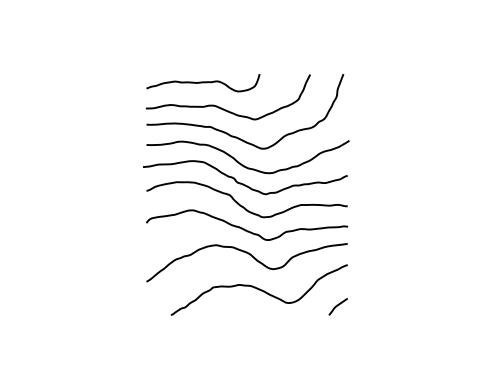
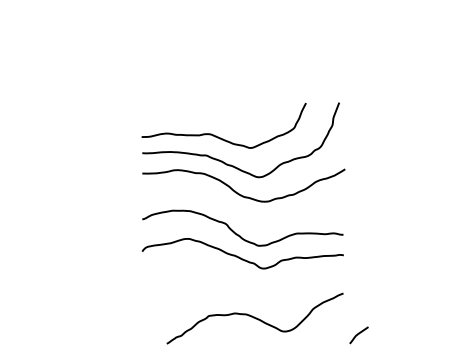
curve: (203, 83) -> (199, 112), removed
curve: (243, 183) -> (239, 212), removed
curve: (249, 255) -> (245, 284), removed
curve: (337, 306) -> (358, 335), moved

